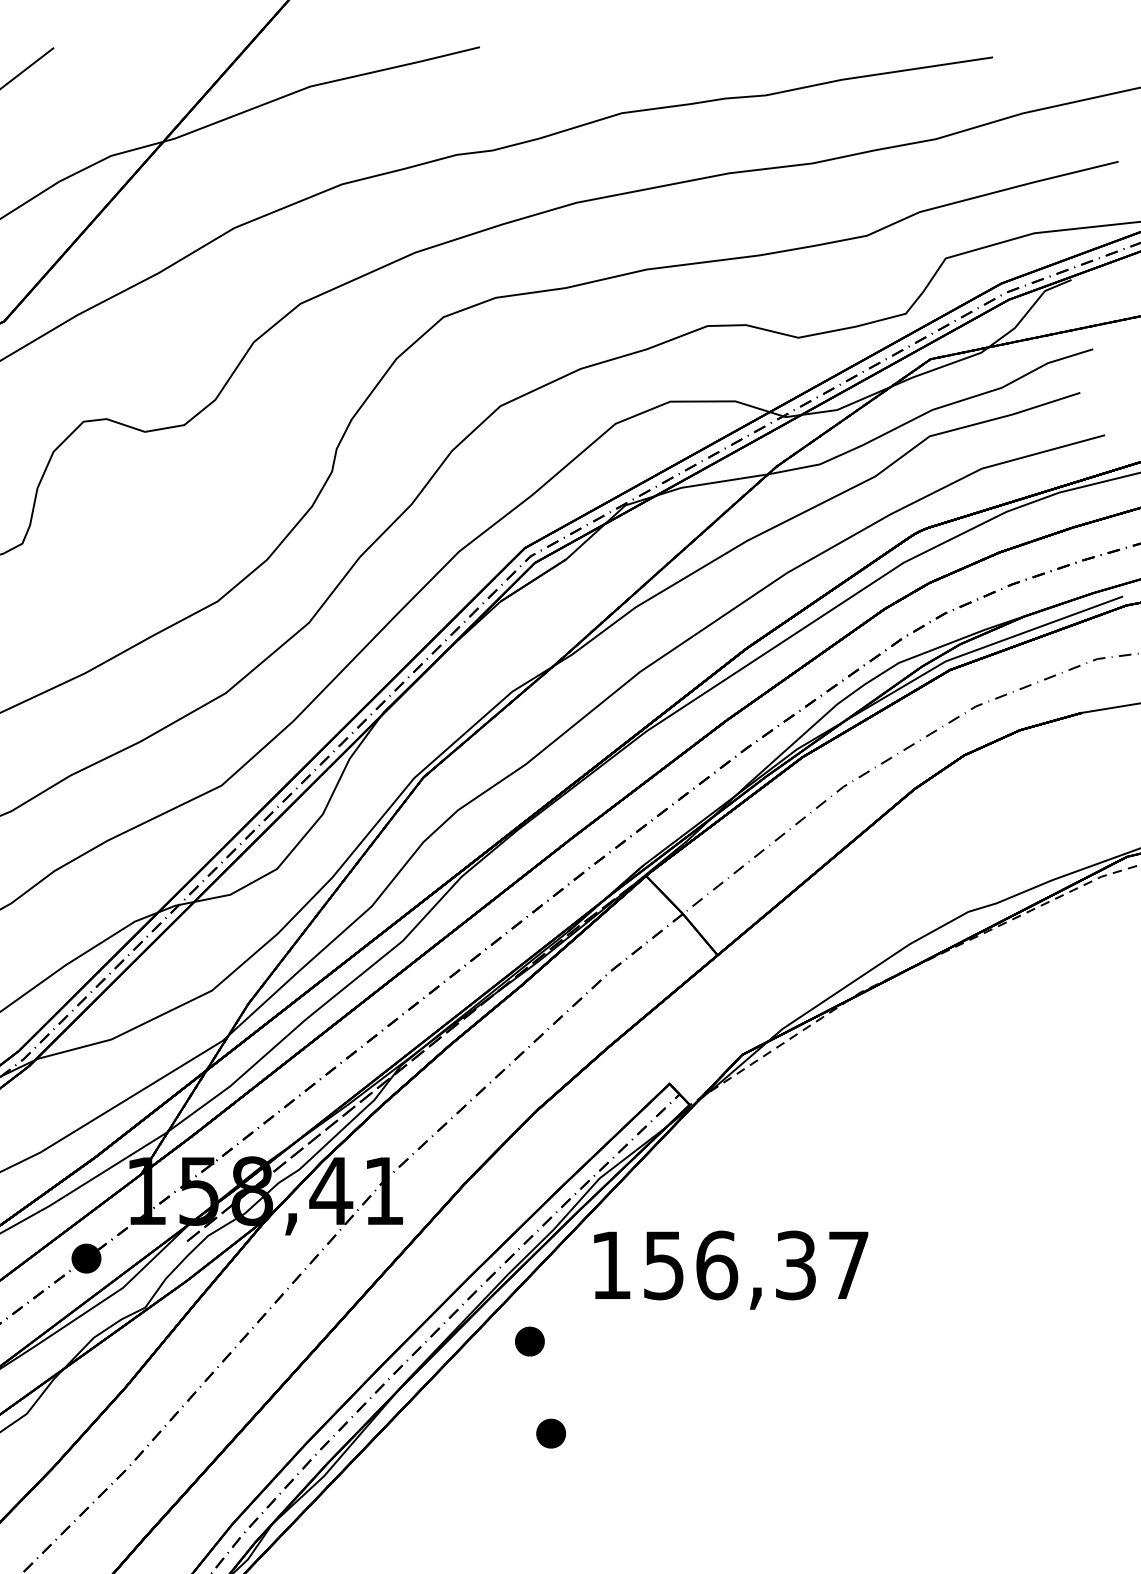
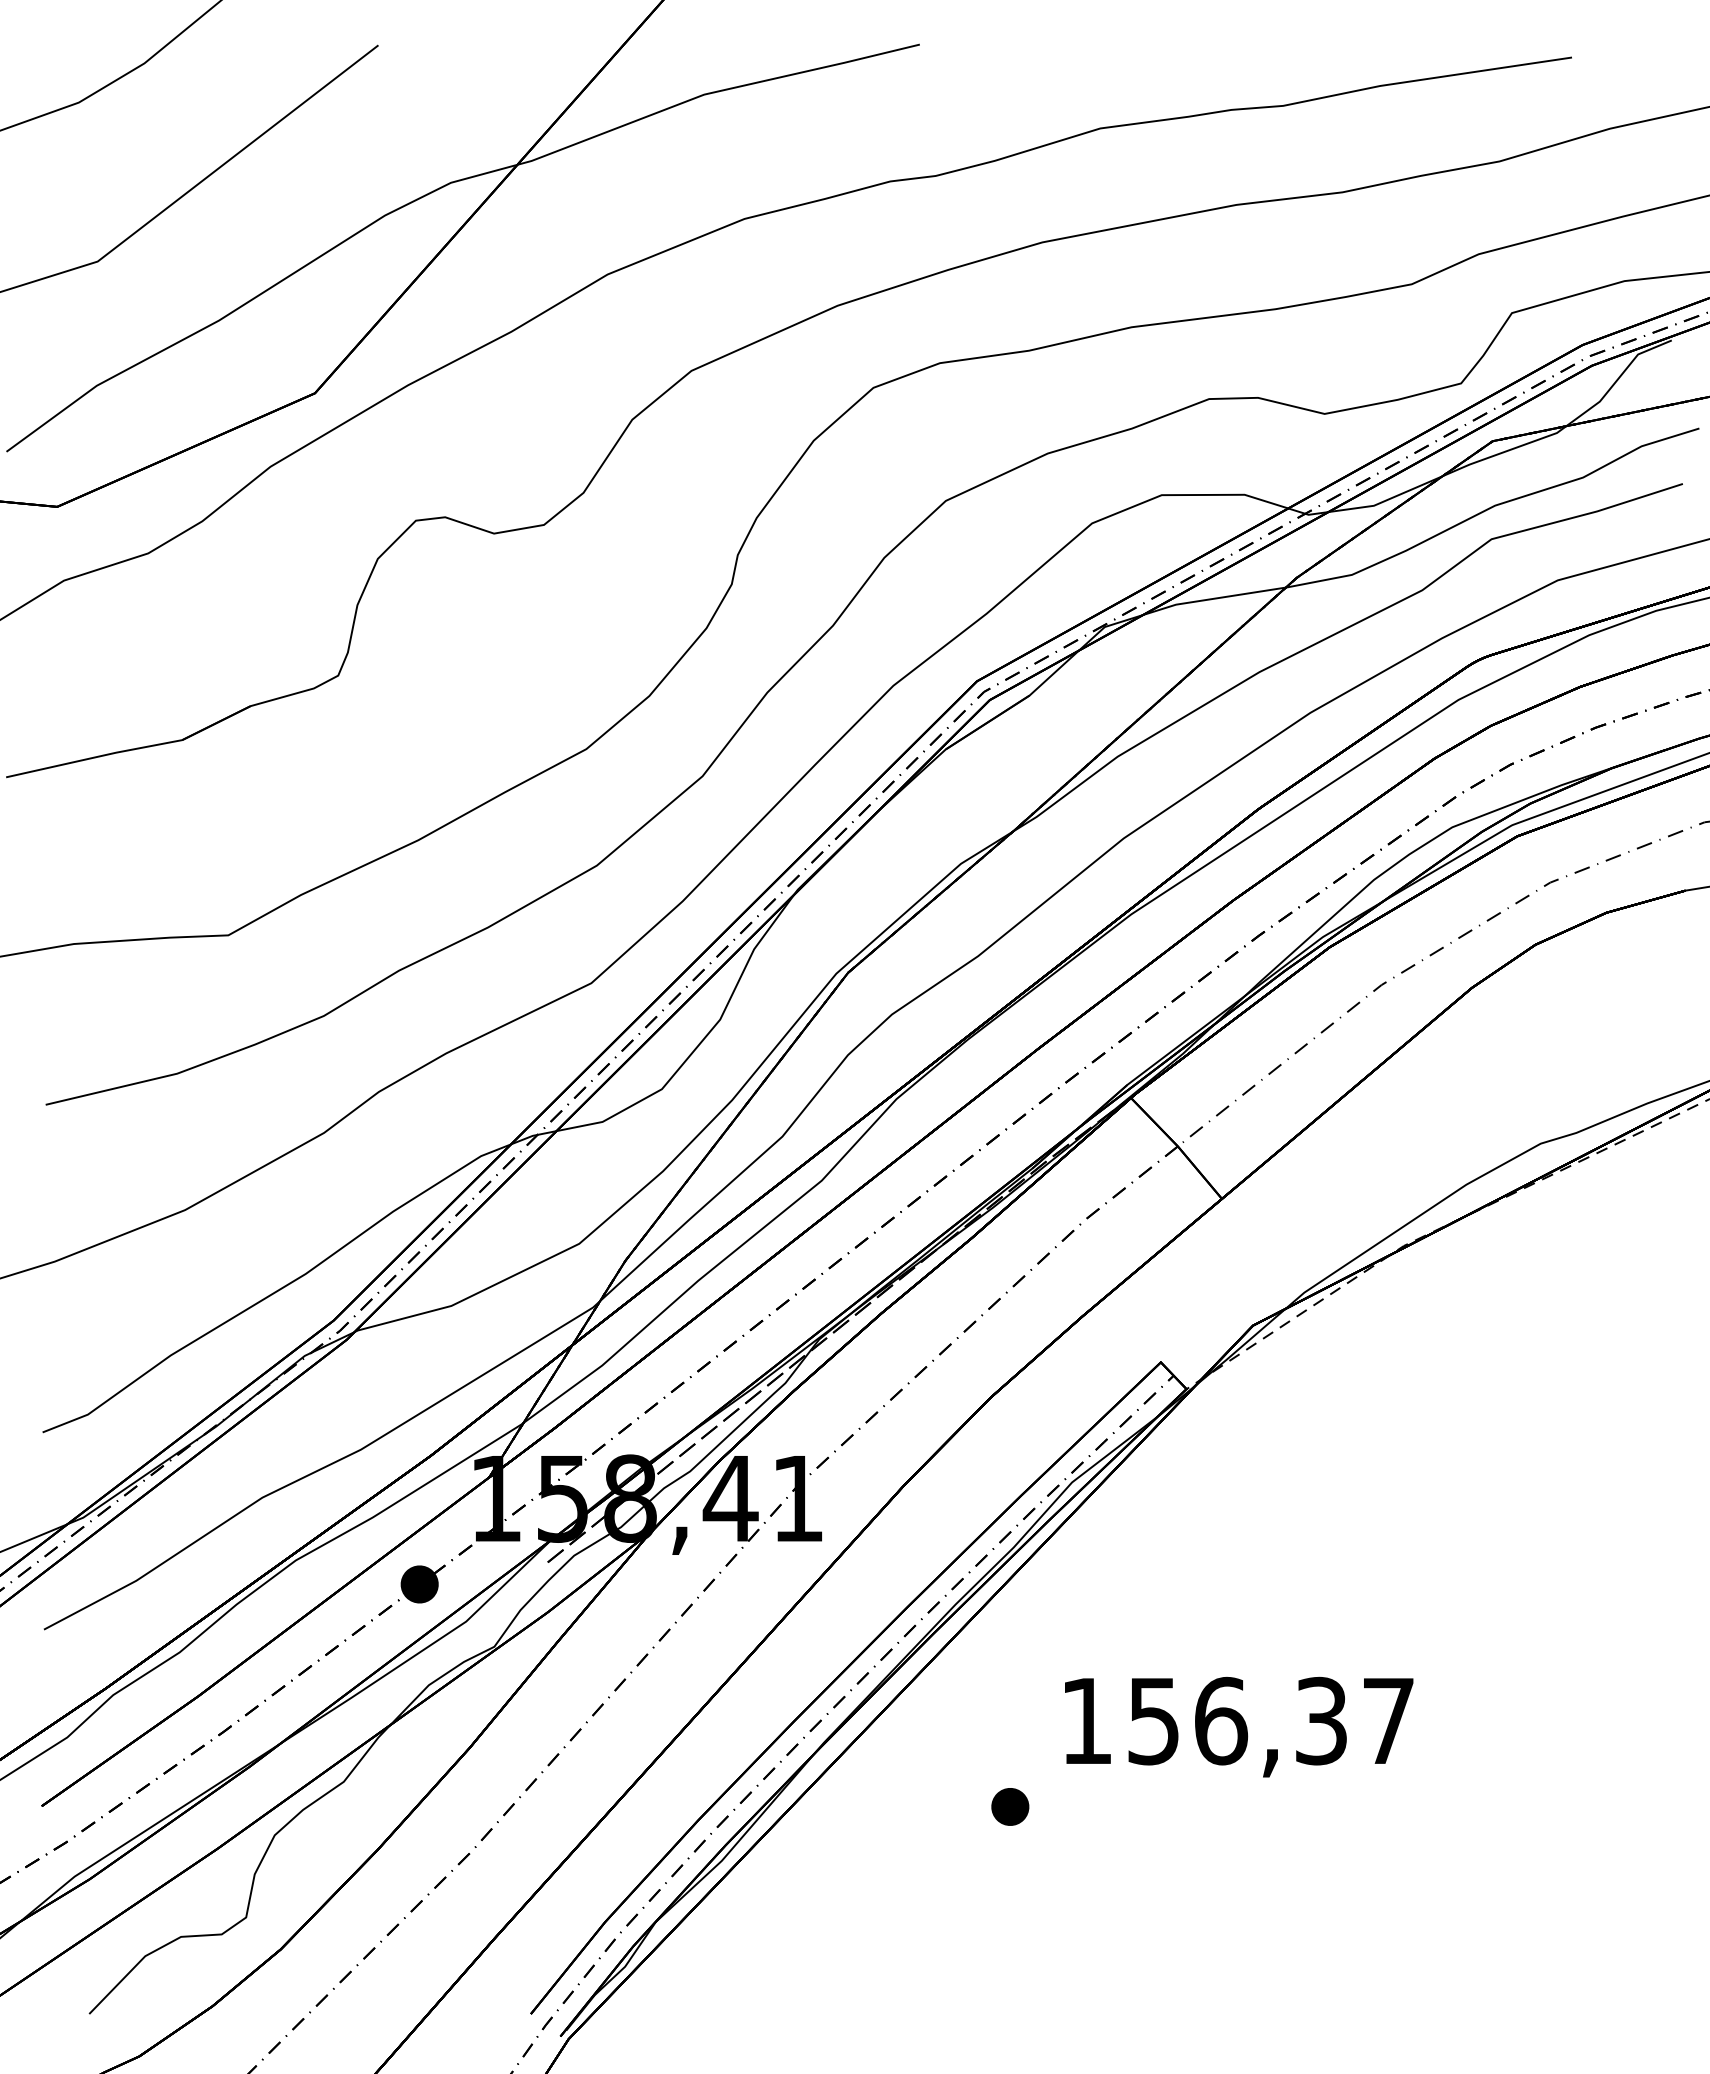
text: (731, 1269) -> (1239, 1726), moved
part: (530, 1341) -> (983, 1689), removed

